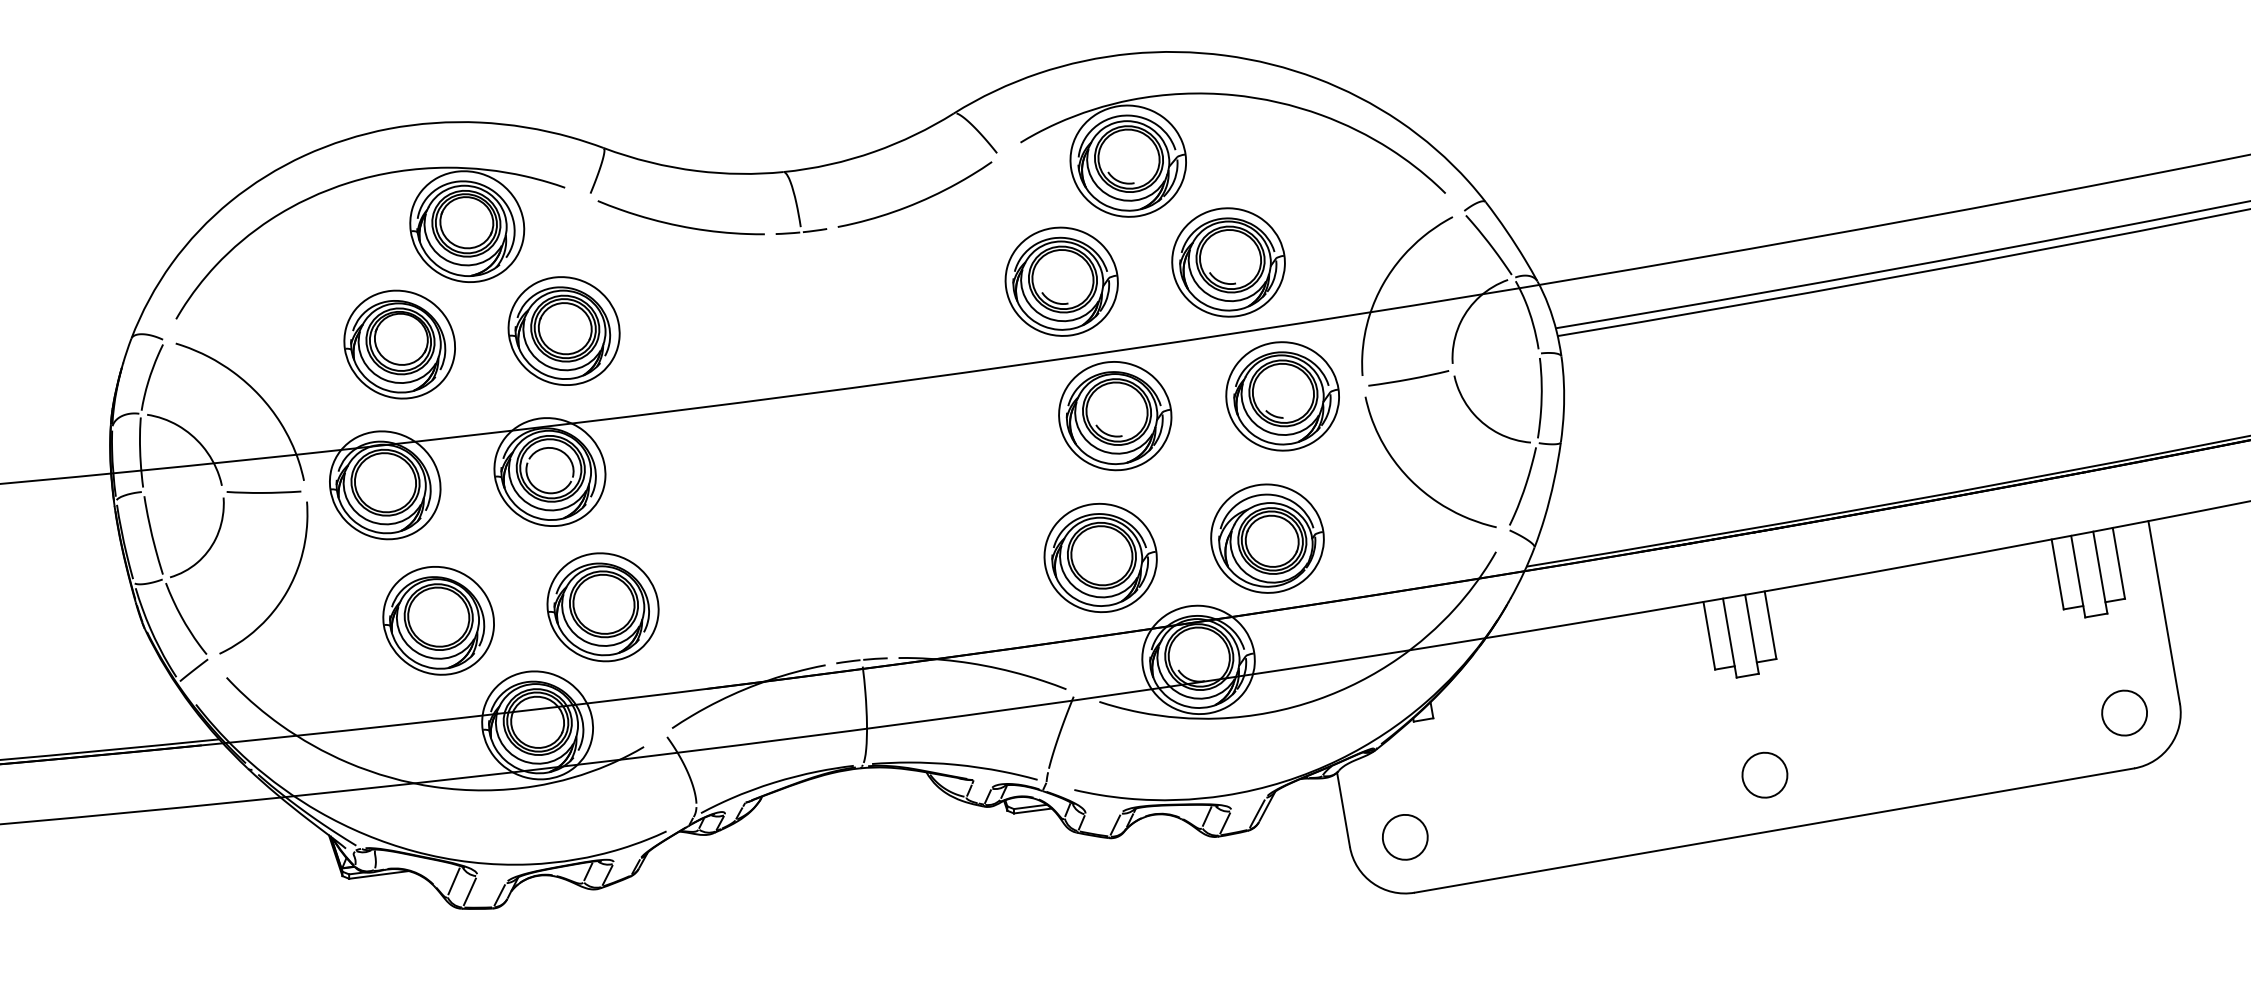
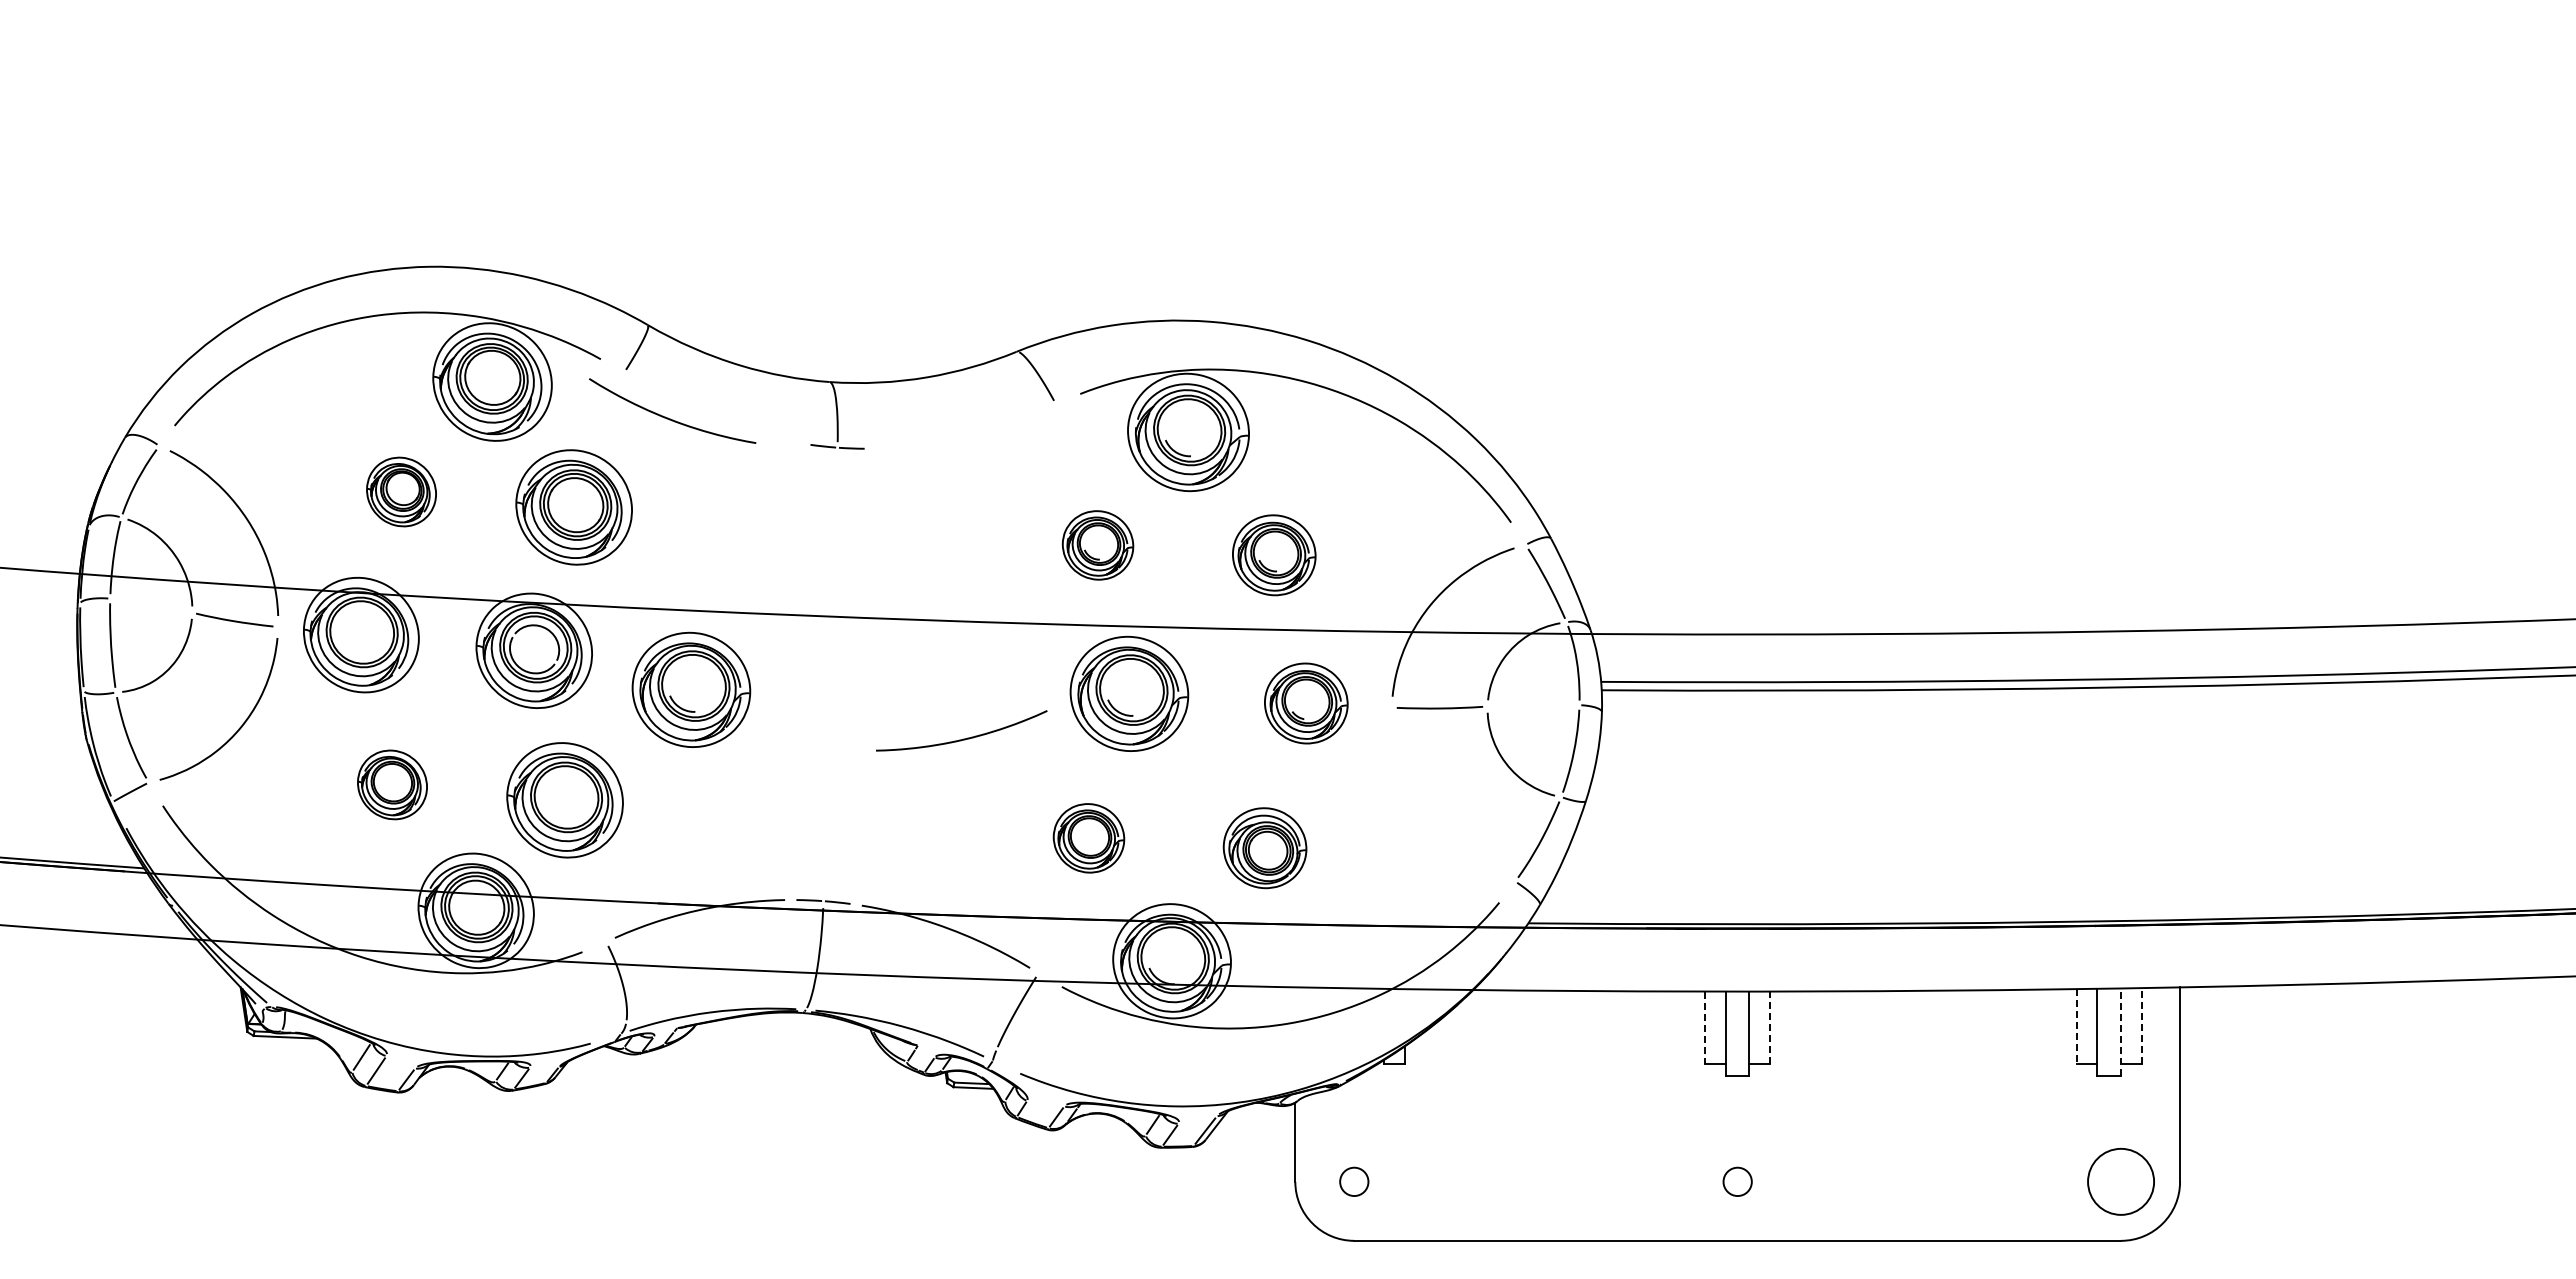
curve: (917, 201) -> (963, 738), moved
curve: (678, 224) -> (668, 417), moved
part: (1228, 262) -> (1274, 555), size x0.7
part: (1061, 281) -> (1097, 545), size x0.6
part: (399, 344) -> (401, 491), size x0.6
part: (1282, 396) -> (1306, 703), size x0.7
curve: (1412, 480) -> (1425, 813), removed
part: (703, 482) -> (691, 689), added
part: (1267, 539) -> (1264, 848), size x0.7
part: (1100, 558) -> (1088, 838), size x0.6
line: (2118, 563) -> (2141, 1025), solid -> dashed
line: (2100, 572) -> (2121, 1032), solid -> dashed
line: (2057, 574) -> (2076, 1026), solid -> dashed
part: (438, 620) -> (392, 784), size x0.6
line: (1770, 625) -> (1770, 1027), solid -> dashed
line: (1709, 636) -> (1705, 1028), solid -> dashed
circle: (2123, 712) -> (2120, 1181), size x1.4
circle: (1764, 774) -> (1737, 1181), size x0.6
circle: (1404, 837) -> (1353, 1181), size x0.6

